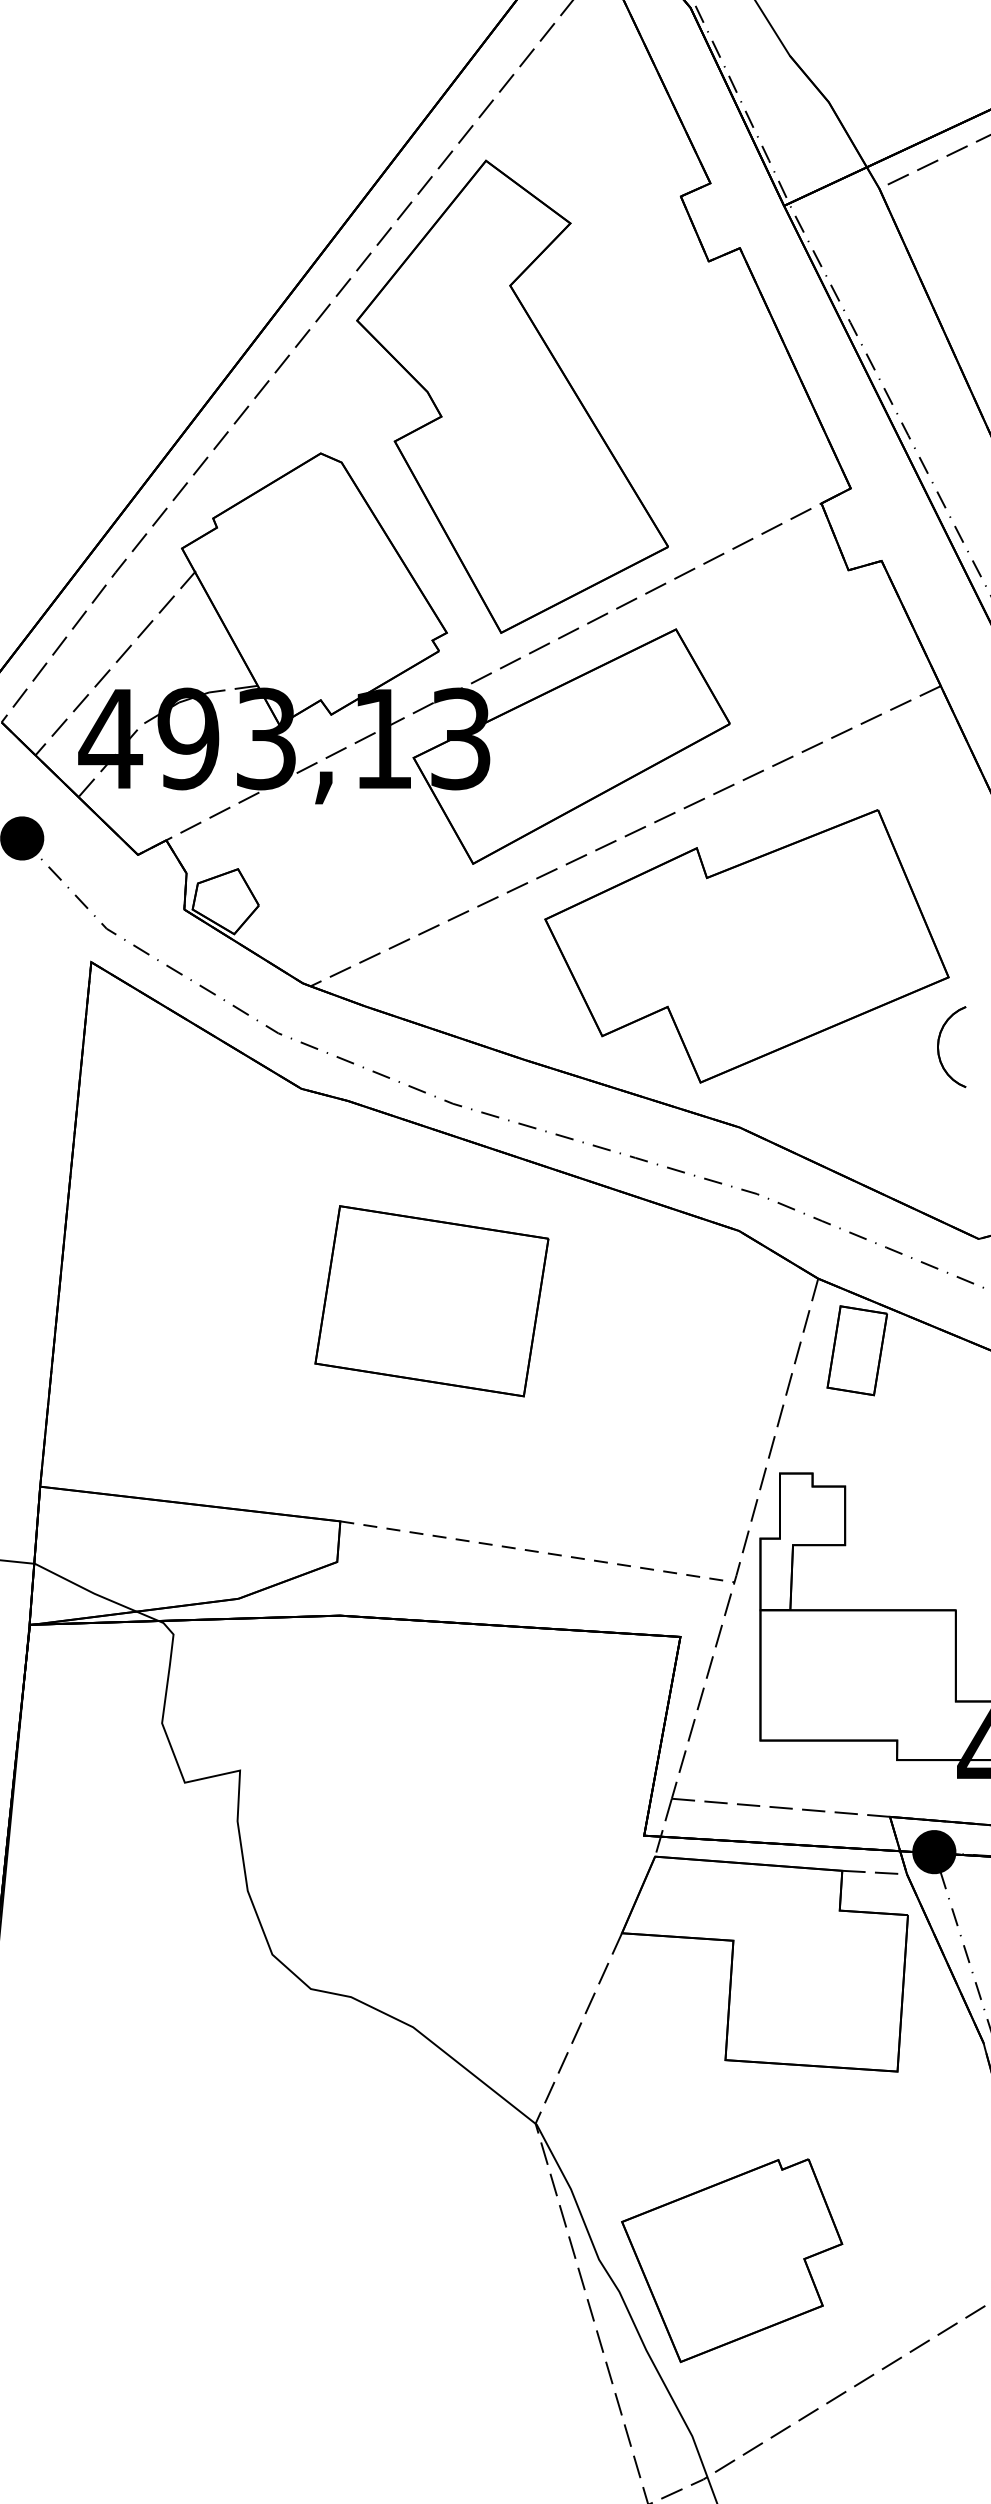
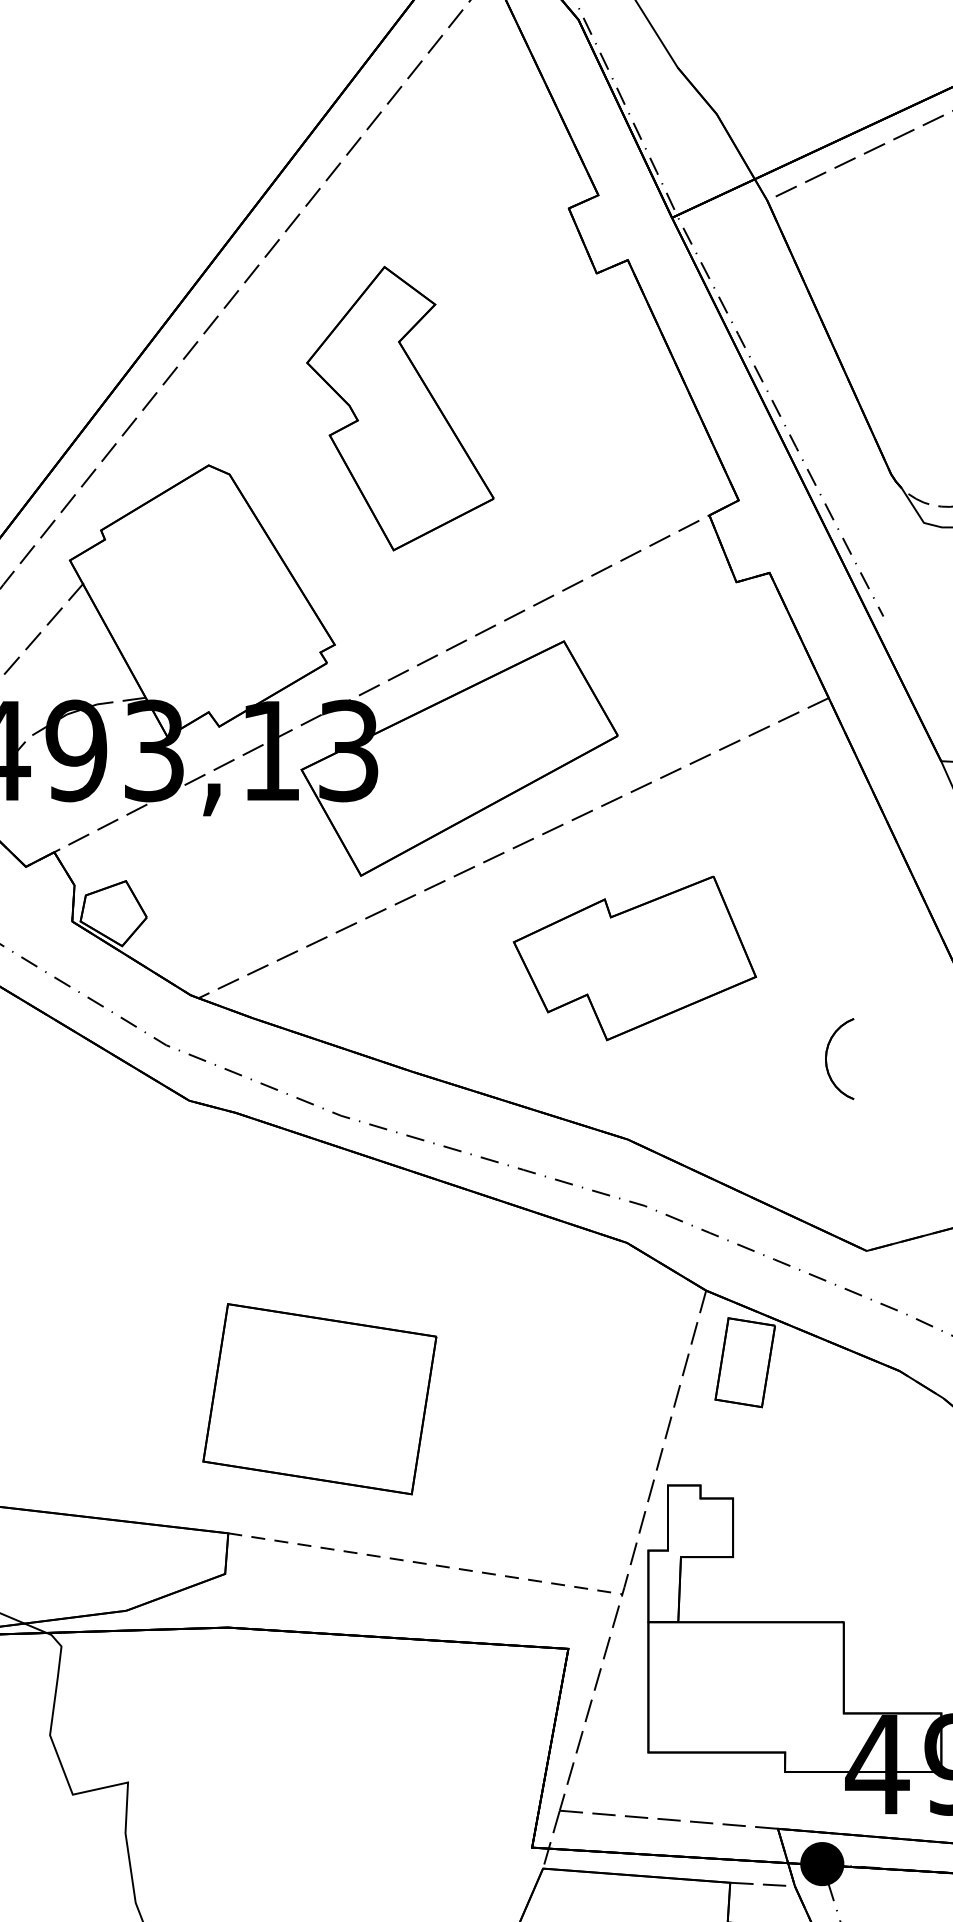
part: (512, 396) -> (400, 408), size x0.6
part: (746, 946) -> (634, 958), size x0.6
part: (431, 1301) -> (319, 1399), moved

